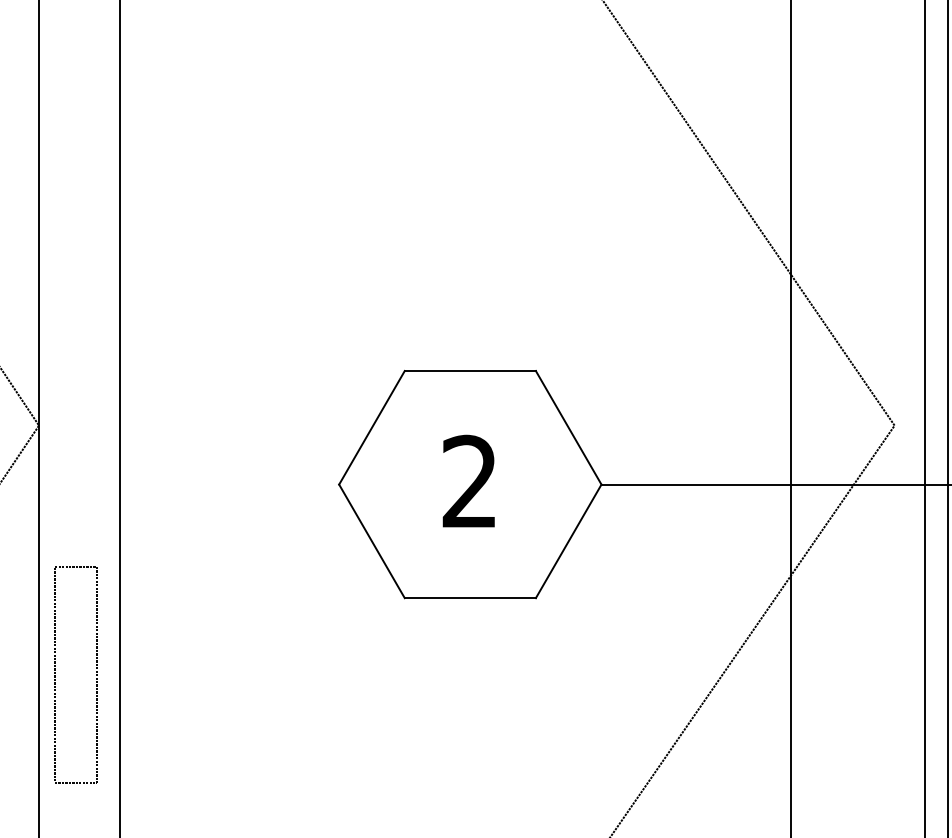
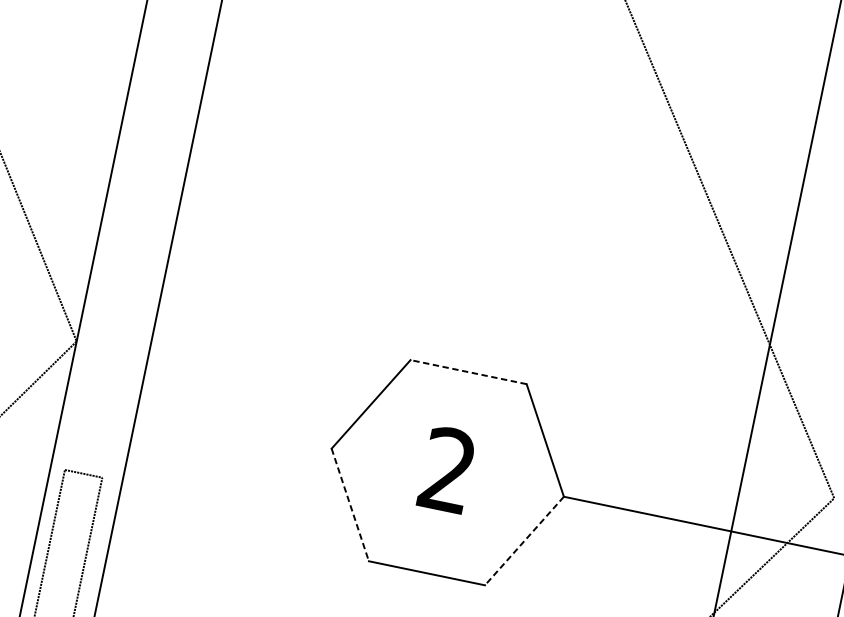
line: (470, 371) -> (468, 372), solid -> dashed
line: (371, 541) -> (349, 504), solid -> dashed
line: (568, 541) -> (524, 541), solid -> dashed

